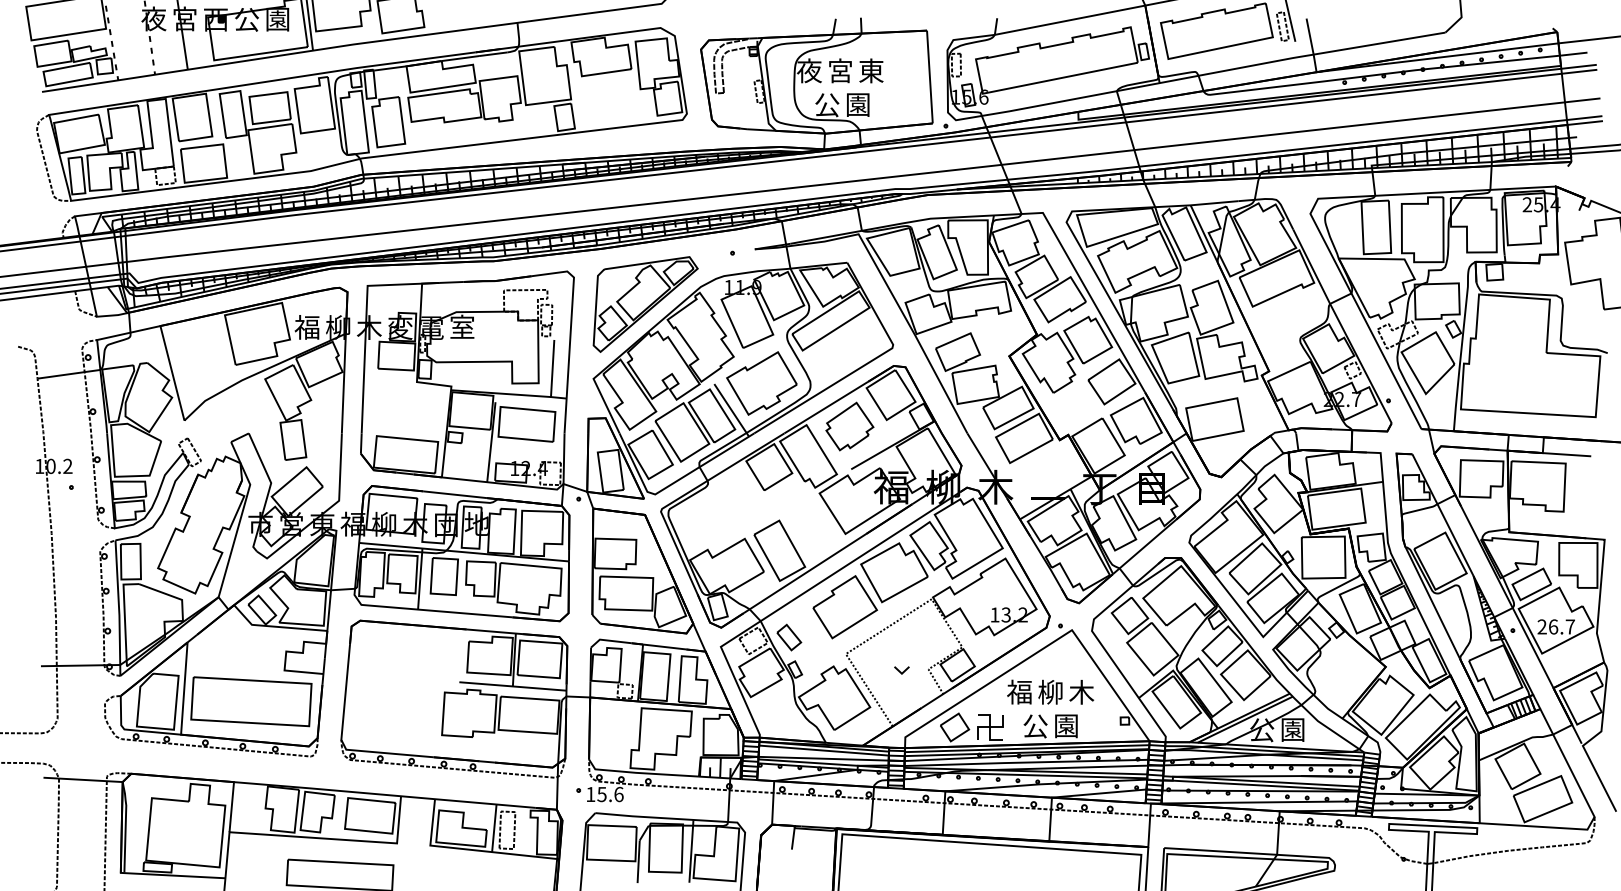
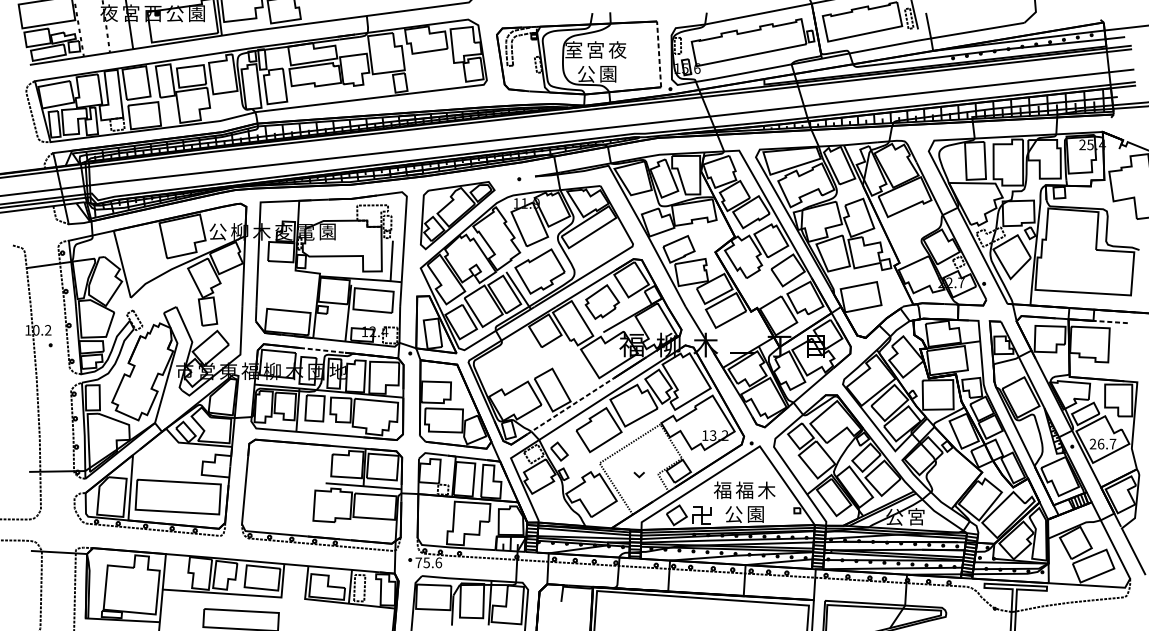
text: (808, 71) -> (573, 50), 夜 -> 室
text: (870, 72) -> (617, 51), 東 -> 夜
line: (929, 76) -> (658, 53), solid -> dashed
text: (462, 326) -> (327, 231), 室 -> 園
text: (306, 327) -> (217, 231), 福 -> 公
line: (1566, 454) -> (1110, 321), solid -> dashed
line: (455, 494) -> (322, 350), solid -> dashed
line: (804, 573) -> (570, 406), solid -> dashed
text: (1050, 692) -> (744, 490), 柳 -> 福
text: (1292, 729) -> (916, 516), 園 -> 宮
text: (590, 794) -> (418, 562), 15.6 -> 75.6

